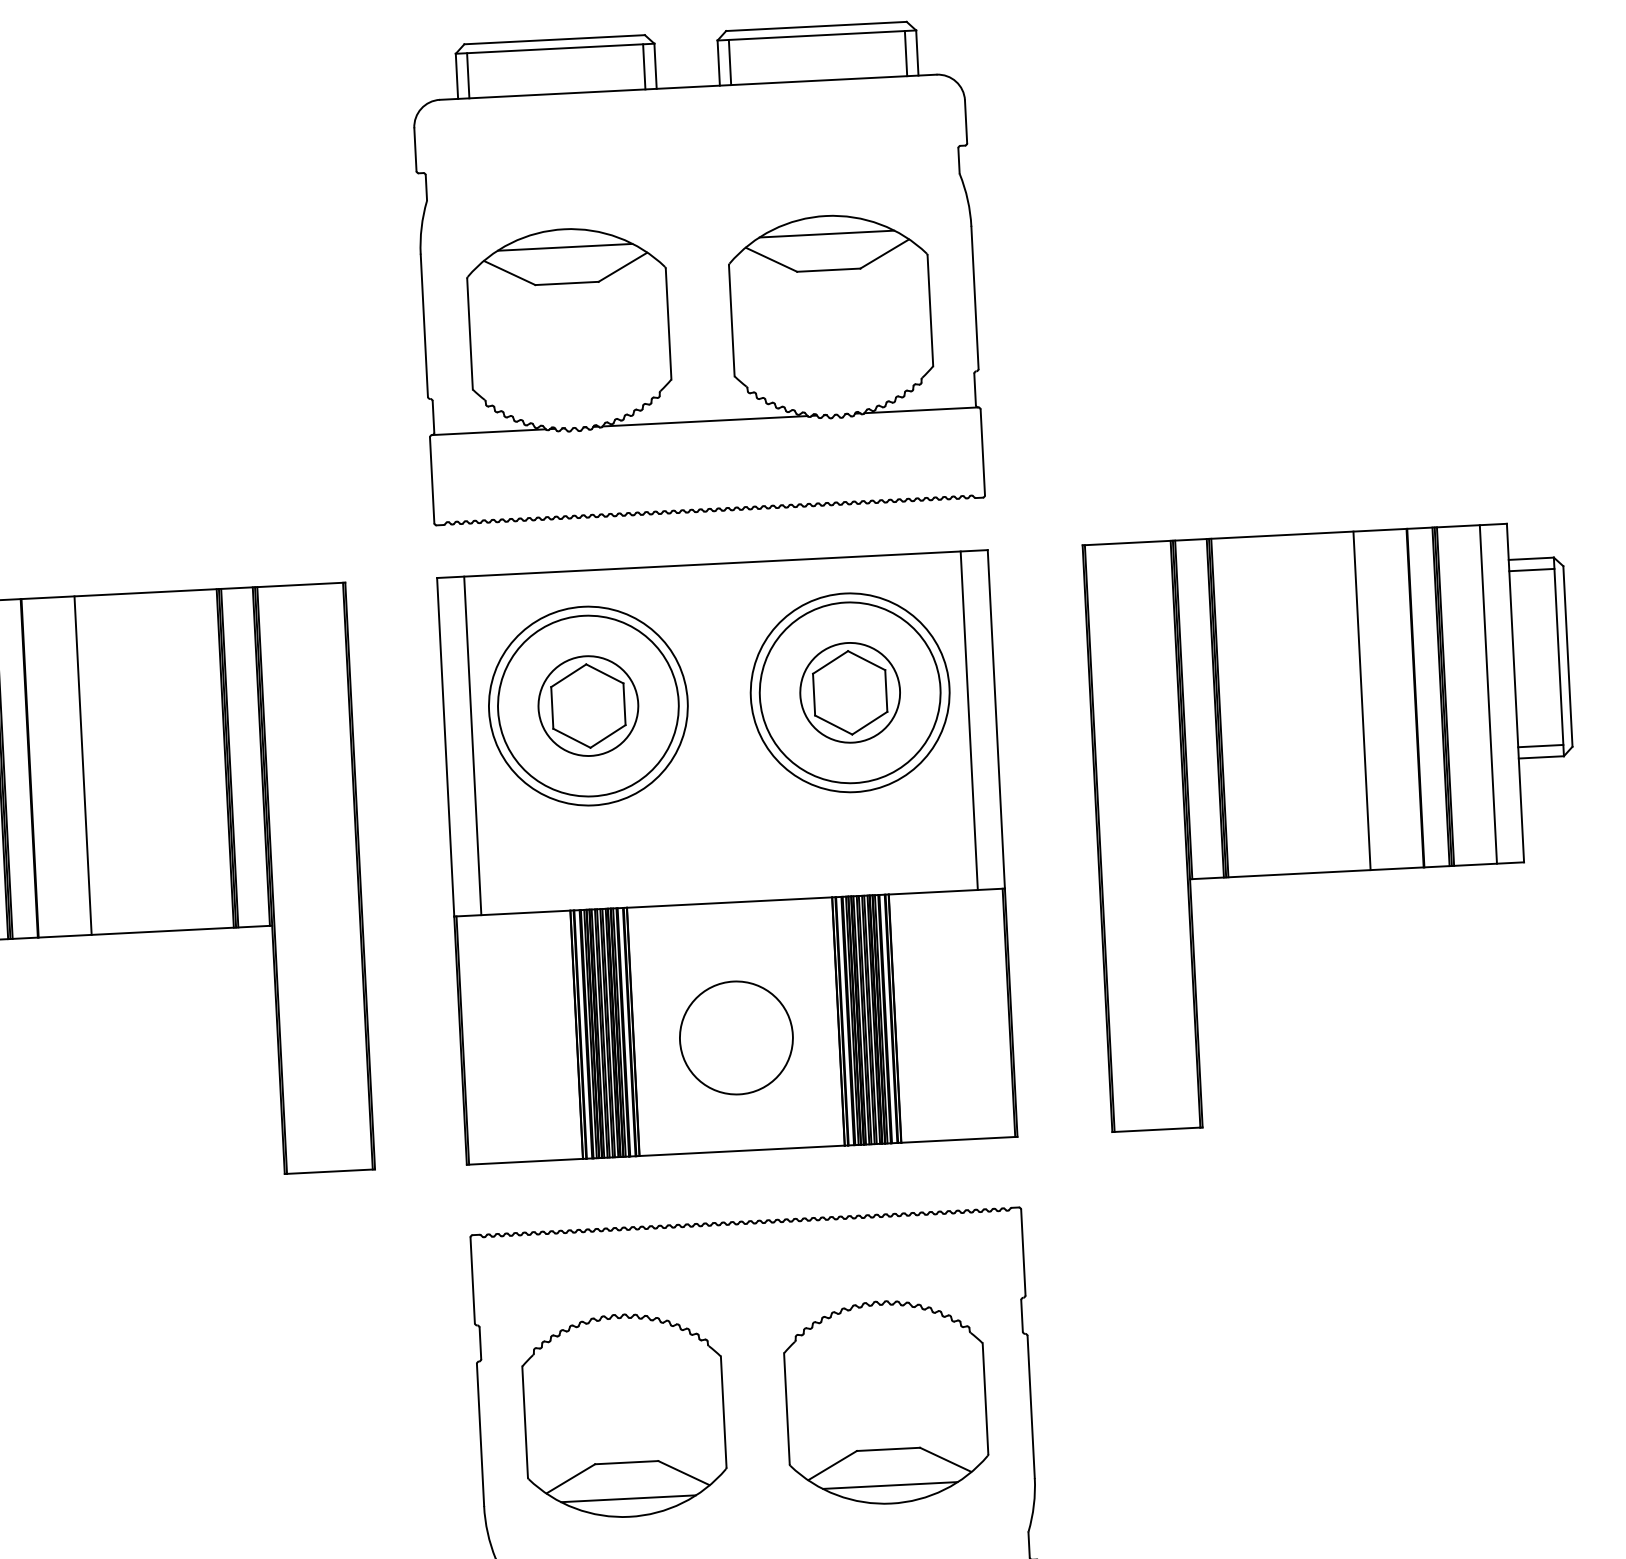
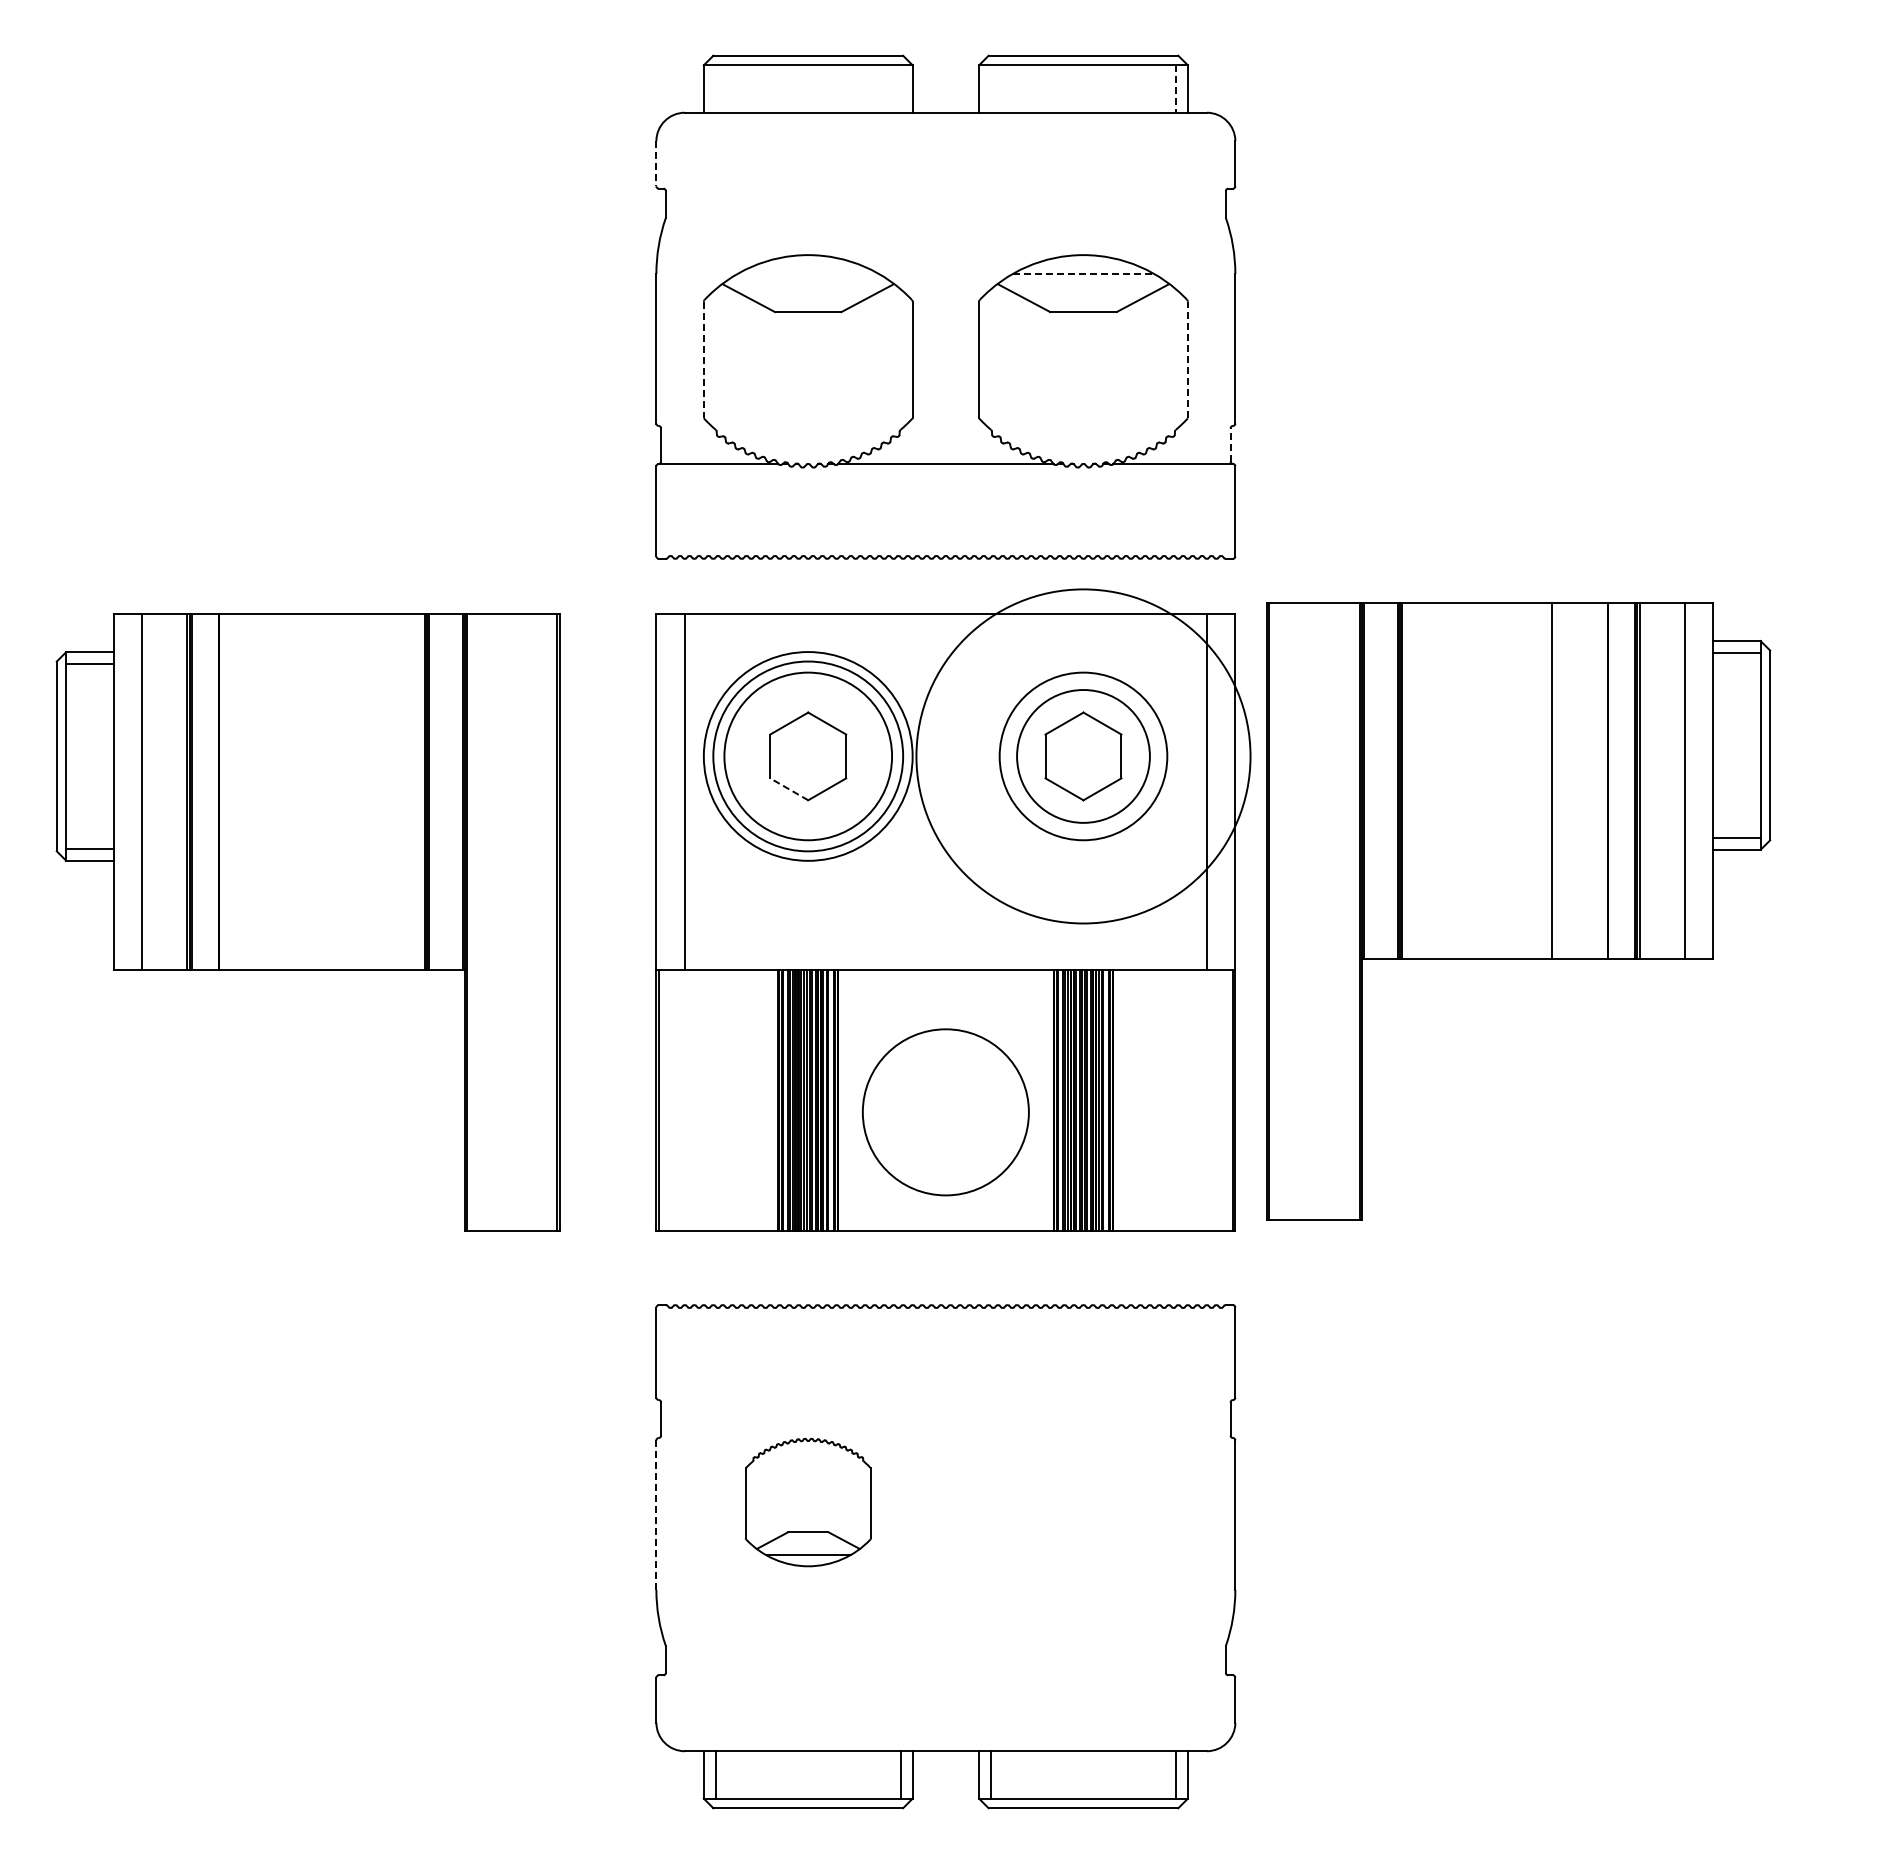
line: (906, 54) -> (1176, 89), solid -> dashed
line: (729, 62) -> (990, 88), removed
line: (643, 66) -> (900, 88), removed
line: (468, 75) -> (715, 88), removed
line: (415, 149) -> (656, 163), solid -> dashed
line: (826, 234) -> (1083, 274), solid -> dashed
line: (564, 247) -> (807, 274), removed
line: (929, 310) -> (1187, 359), solid -> dashed
line: (469, 334) -> (703, 360), solid -> dashed
line: (974, 389) -> (1230, 444), solid -> dashed
circle: (850, 692) -> (1083, 756), size x0.7
circle: (850, 692) -> (1083, 756), size x1.6
circle: (850, 692) -> (1083, 756), size x1.6
circle: (587, 706) -> (807, 756), size x1.6
line: (572, 738) -> (789, 789), solid -> dashed
line: (83, 766) -> (275, 792), removed
part: (1336, 826) -> (1518, 911), moved
circle: (736, 1038) -> (945, 1112), size x1.4
part: (886, 1402) -> (1083, 1502), removed
part: (624, 1415) -> (808, 1502), size x0.6
line: (480, 1435) -> (656, 1515), solid -> dashed

